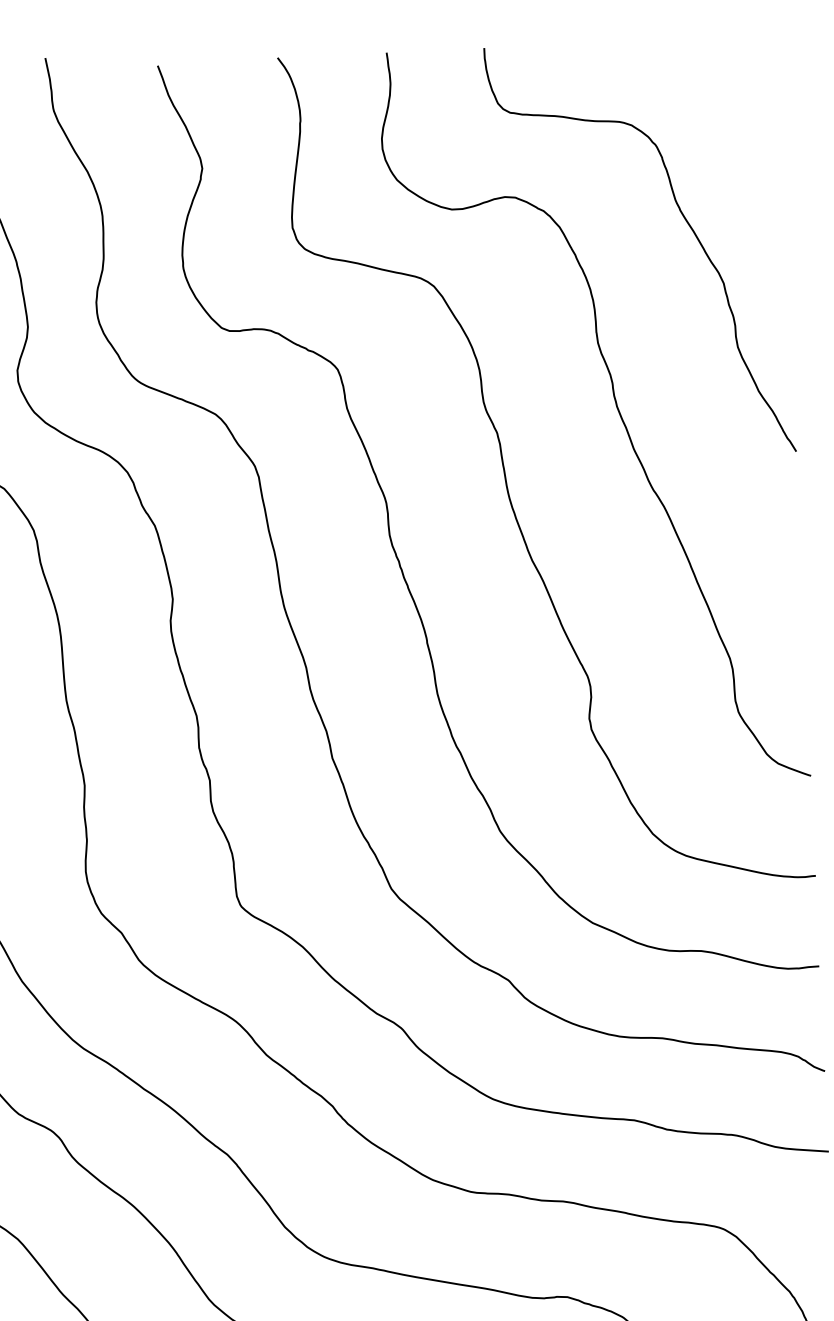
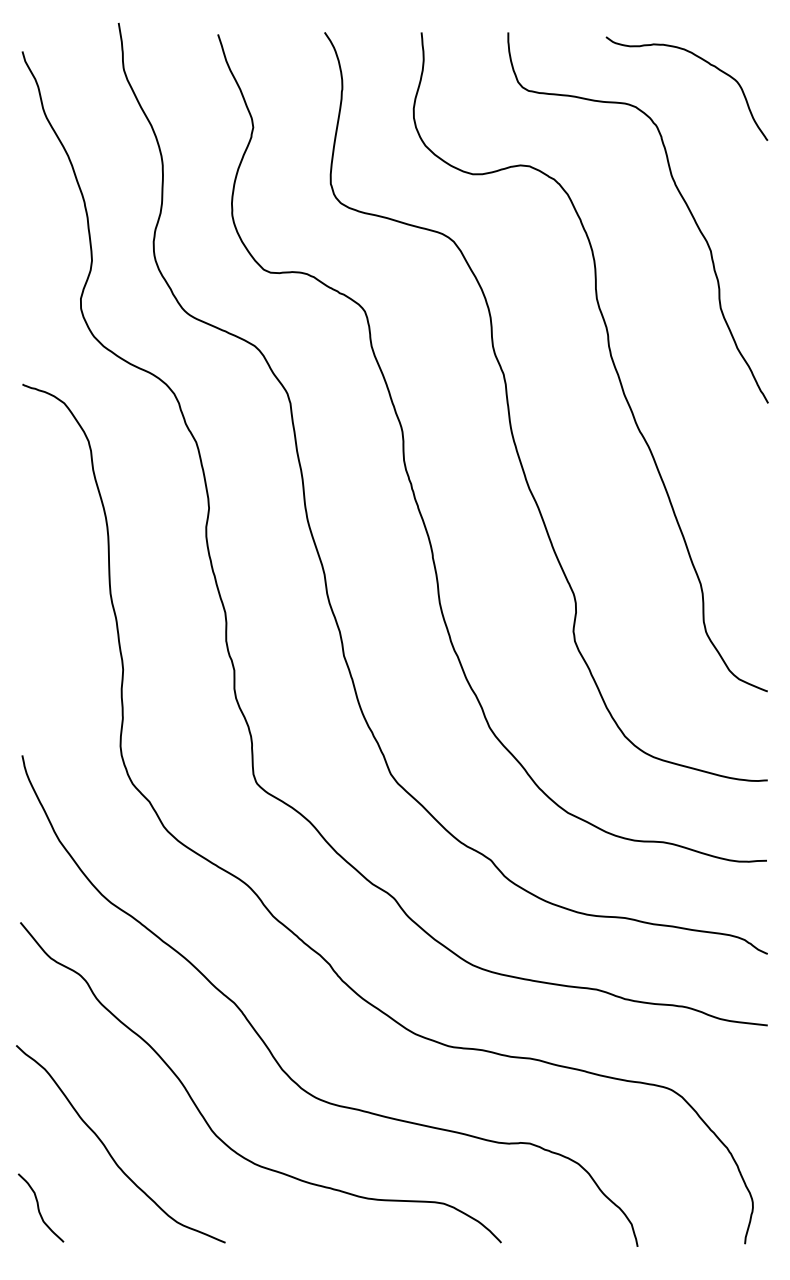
curve: (701, 68) -> (700, 59), added

